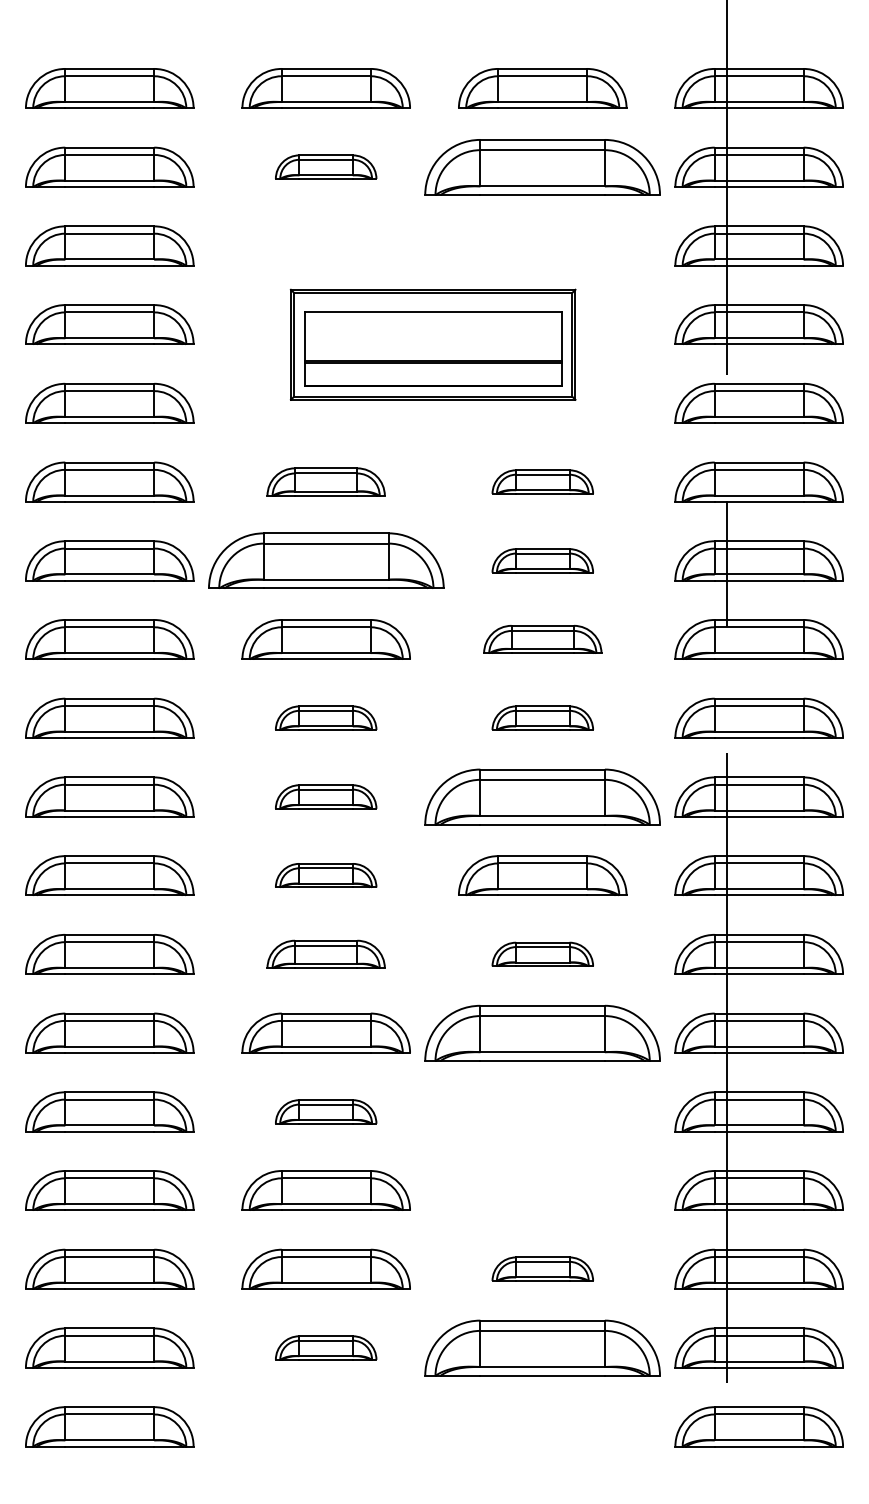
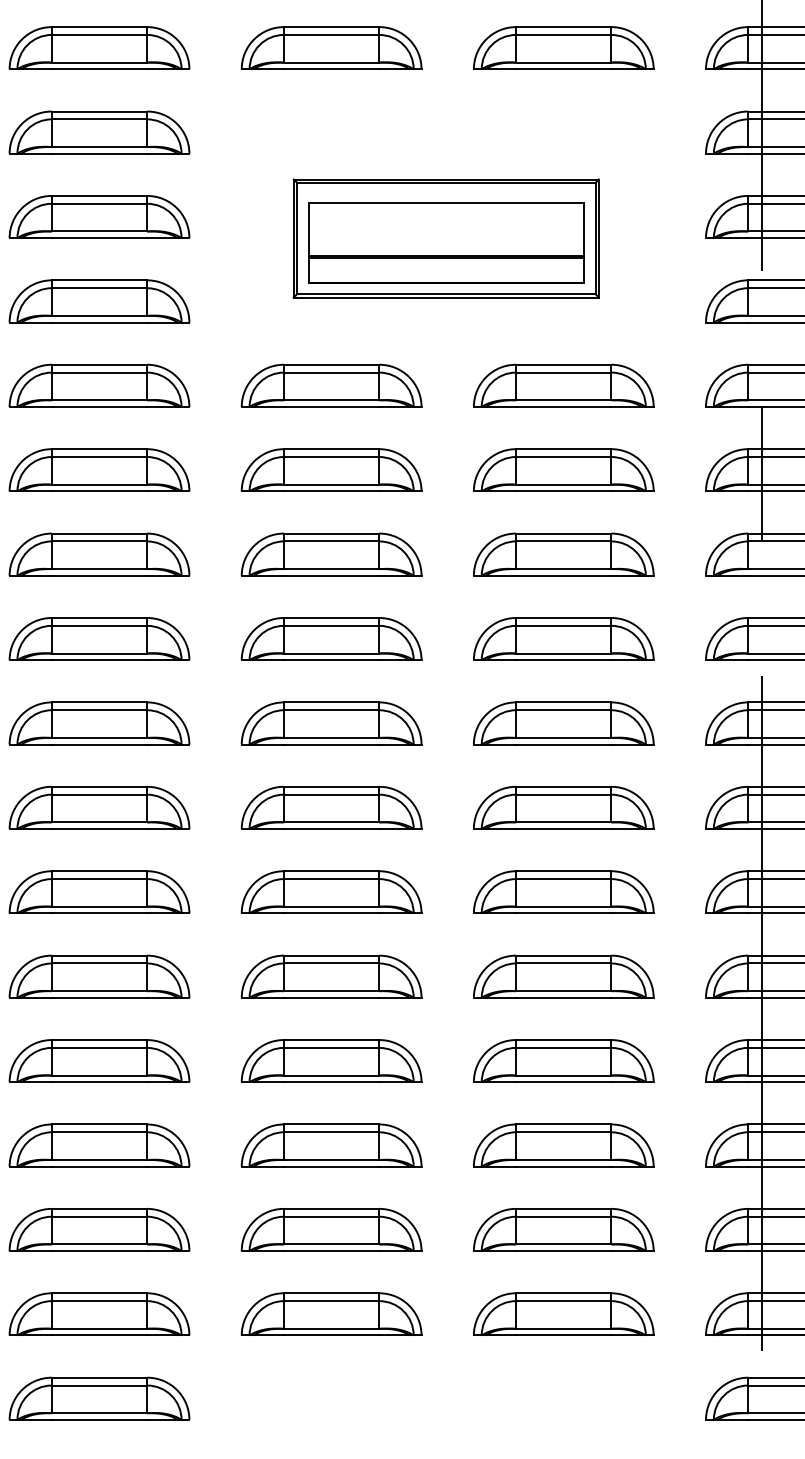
part: (325, 166) -> (330, 47), size x1.67
part: (542, 166) -> (563, 47), size x0.71
part: (325, 481) -> (330, 385), size x1.43
part: (542, 481) -> (563, 385), size x1.67
part: (325, 560) -> (330, 469), size x0.71
part: (542, 560) -> (563, 469), size x1.67
part: (542, 639) -> (563, 554), size x1.43
part: (325, 717) -> (330, 638), size x1.67
part: (542, 717) -> (563, 638), size x1.67
part: (325, 796) -> (330, 722), size x1.67
part: (542, 796) -> (563, 722), size x0.71
part: (325, 875) -> (330, 807), size x1.67
part: (325, 954) -> (330, 892), size x1.43
part: (542, 954) -> (563, 892), size x1.67
part: (542, 1032) -> (563, 975), size x0.71
part: (325, 1111) -> (330, 1060), size x1.67
part: (542, 1111) -> (563, 1060), added
part: (542, 1190) -> (563, 1145), added
part: (542, 1268) -> (563, 1228), size x1.67
part: (325, 1347) -> (330, 1313), size x1.67
part: (542, 1347) -> (563, 1313), size x0.71

